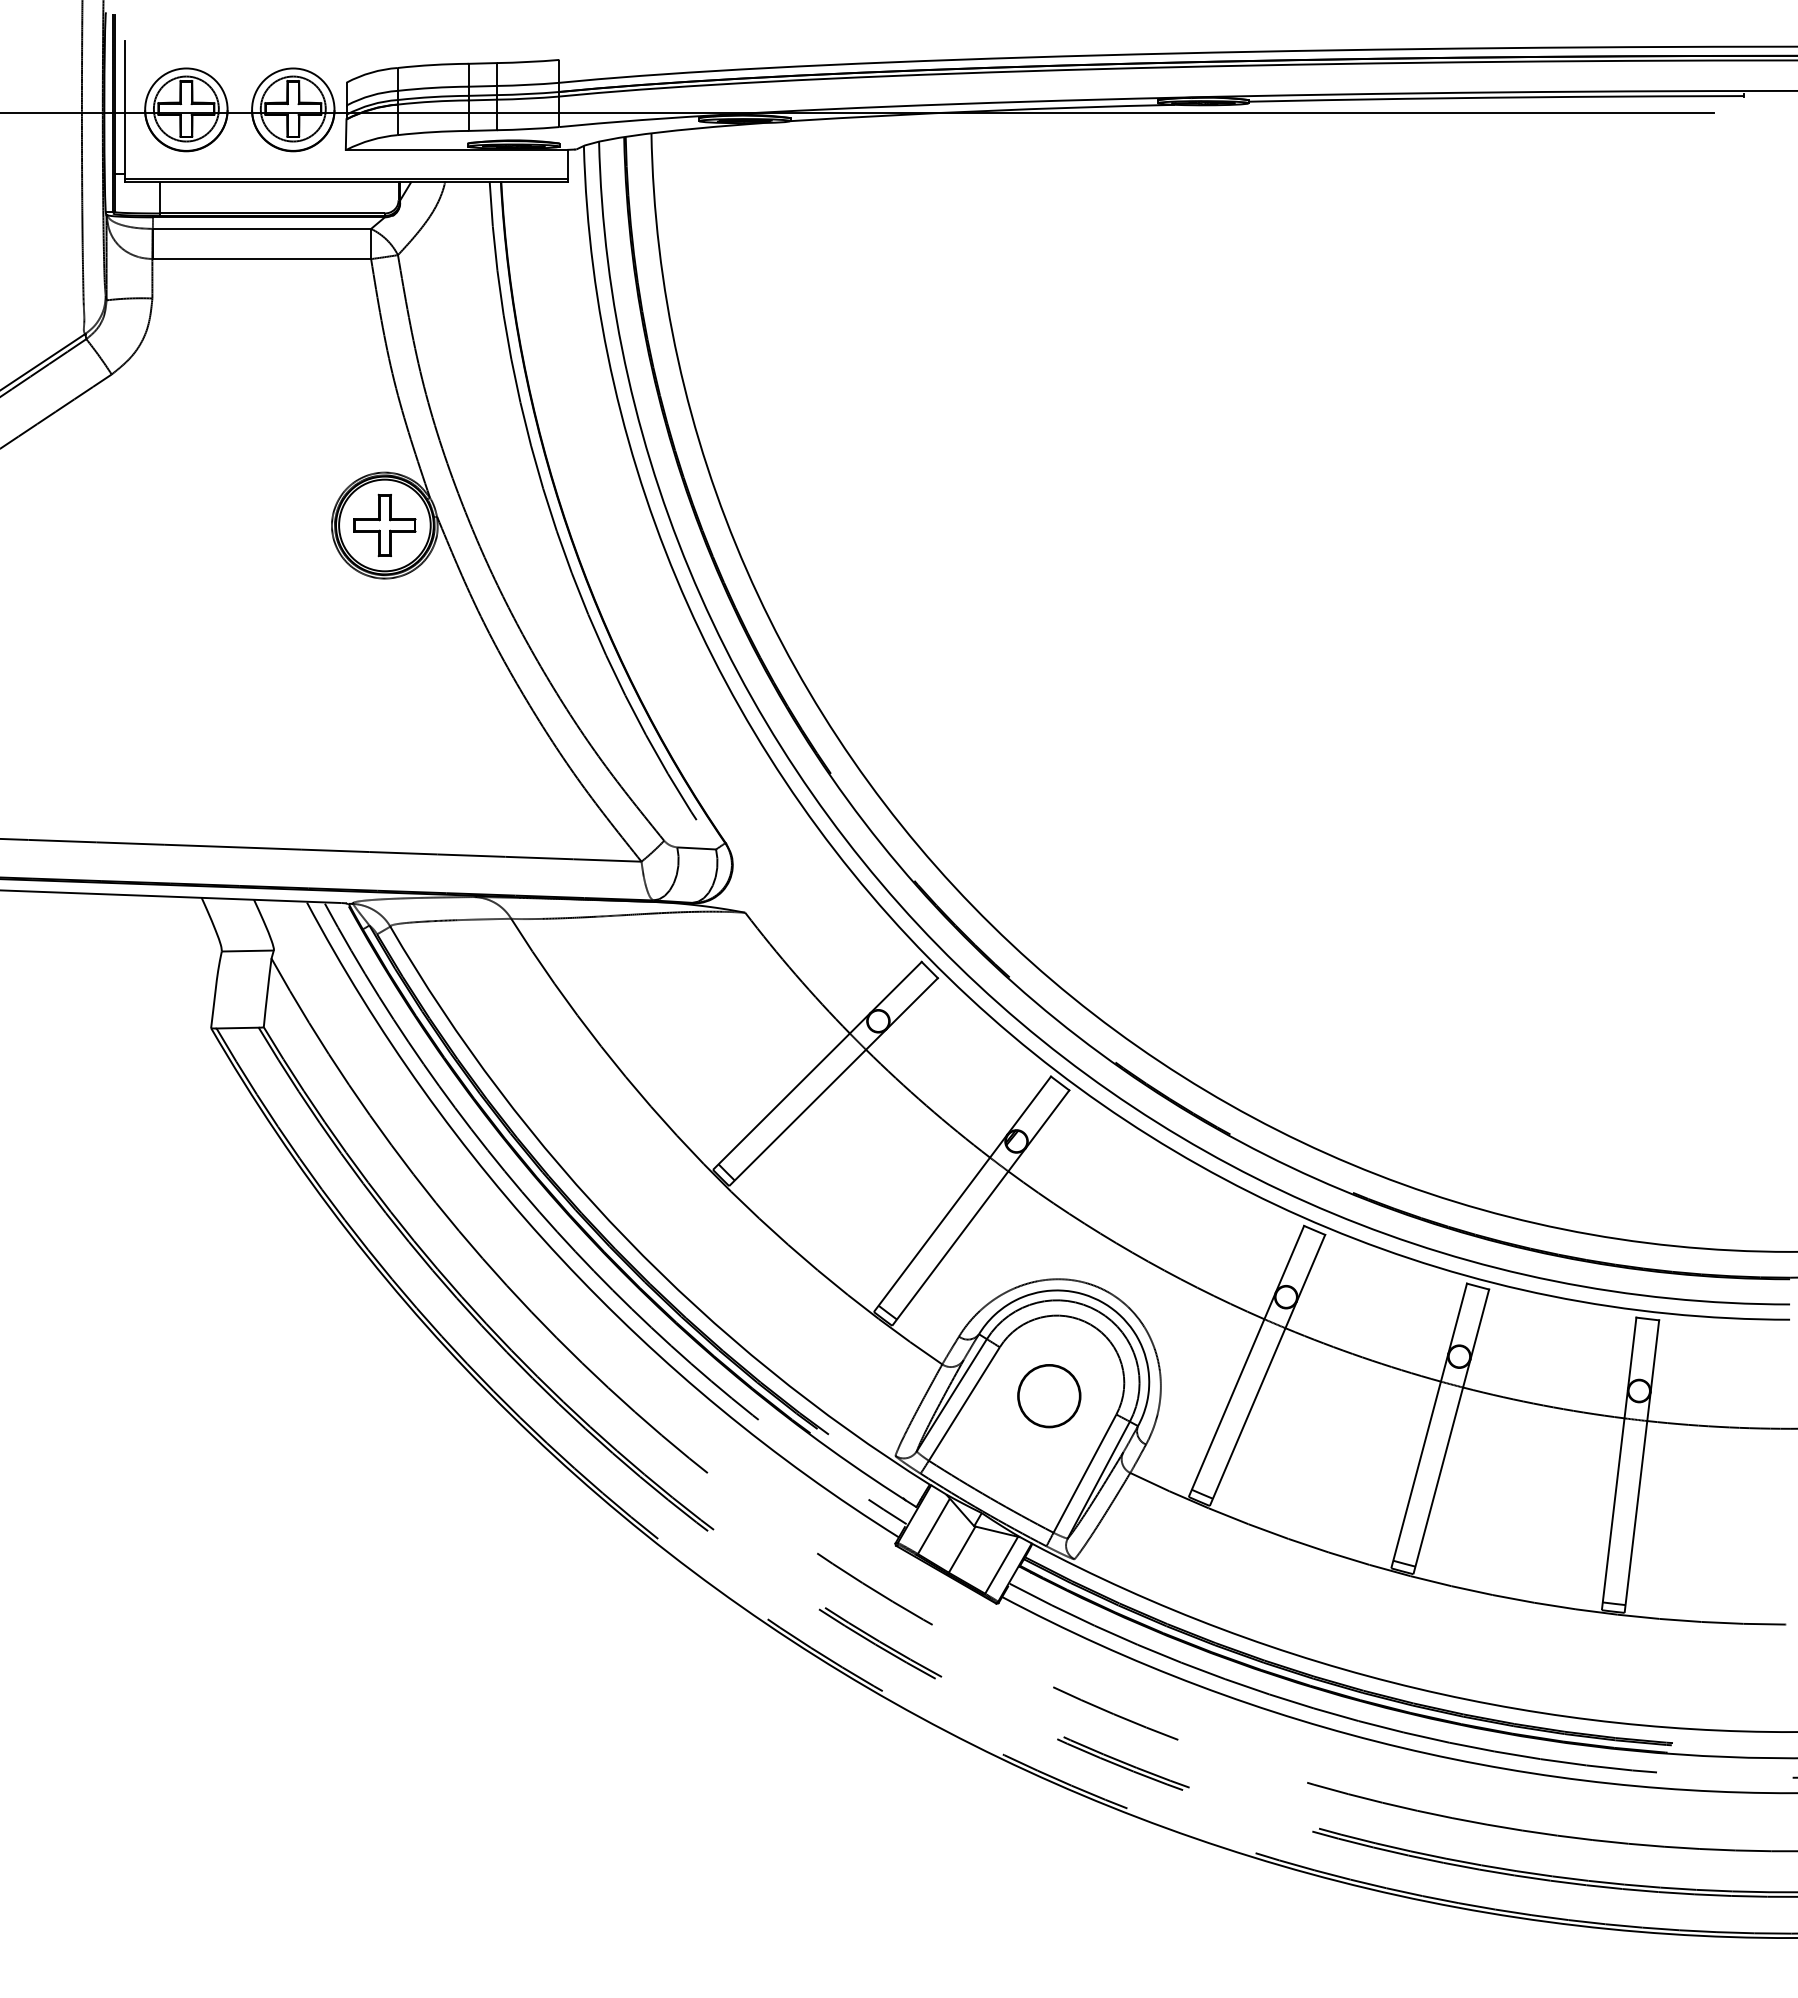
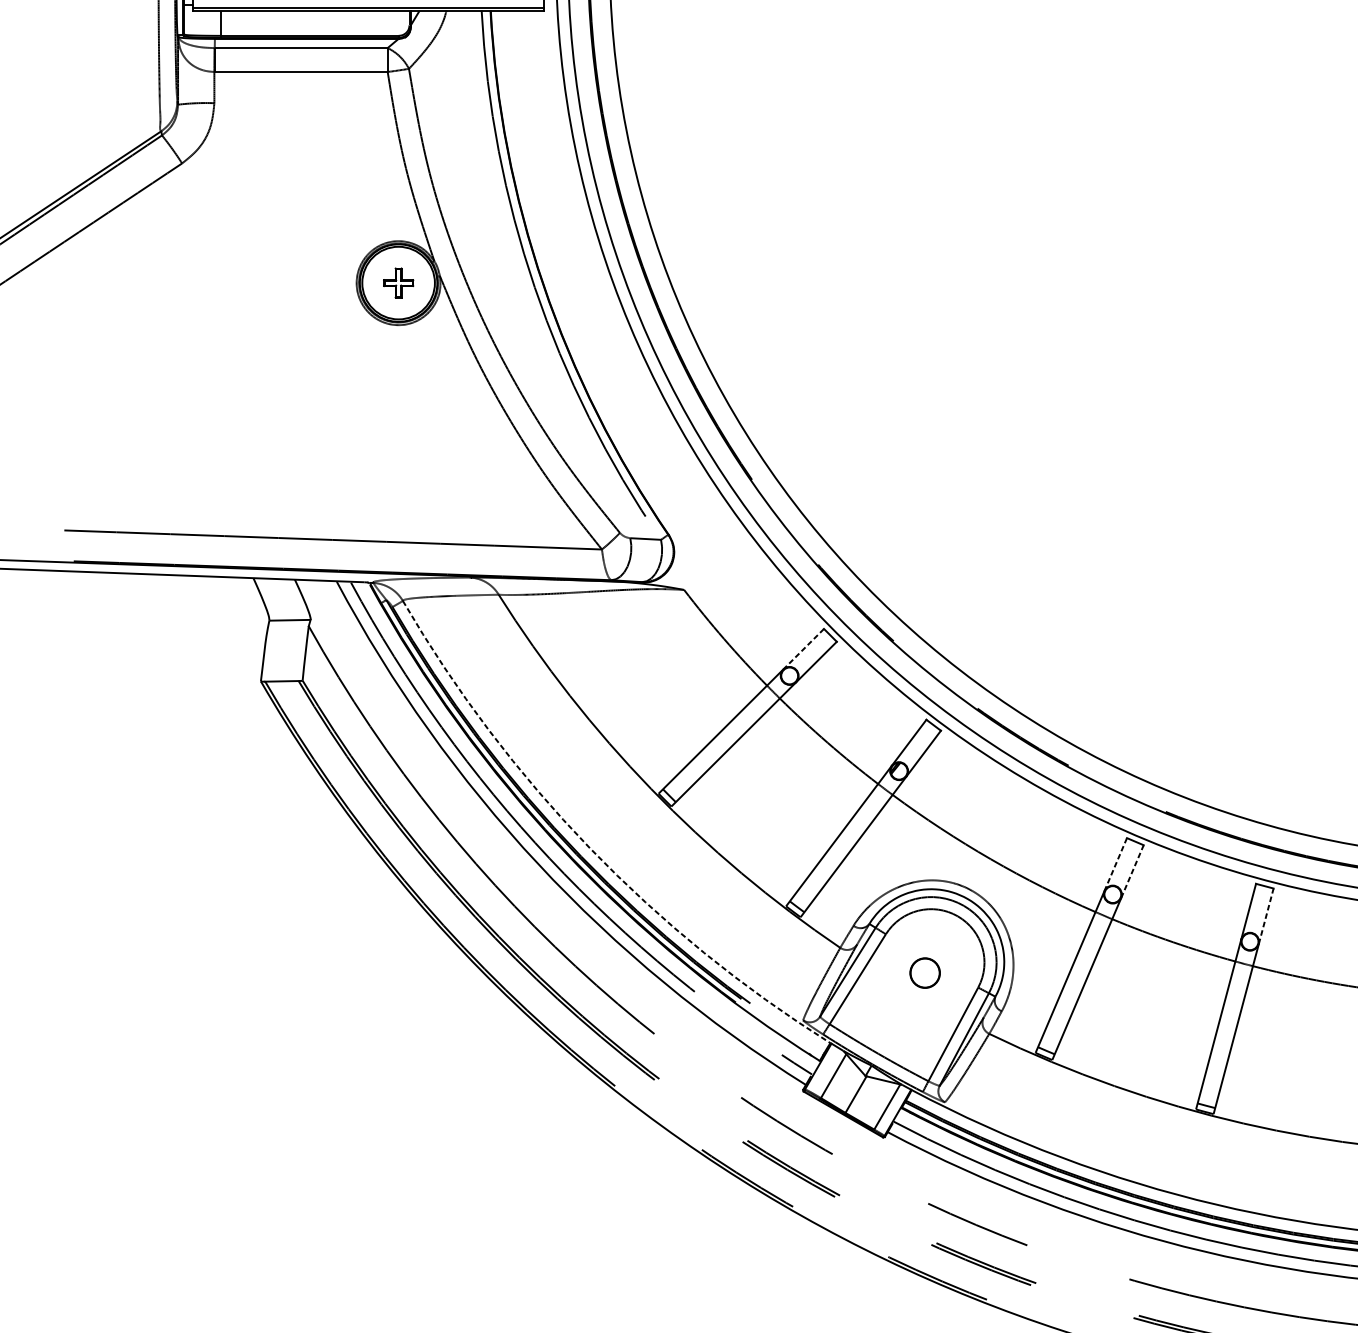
part: (384, 525) -> (398, 283), size x0.6
line: (895, 987) -> (803, 649), solid -> dashed
arc: (626, 1238) -> (590, 848), solid -> dashed
line: (1289, 1259) -> (1115, 864), solid -> dashed
line: (1311, 1267) -> (1132, 871), solid -> dashed
line: (1479, 1324) -> (1265, 916), solid -> dashed
circle: (1049, 1396) -> (925, 973), size x0.6

